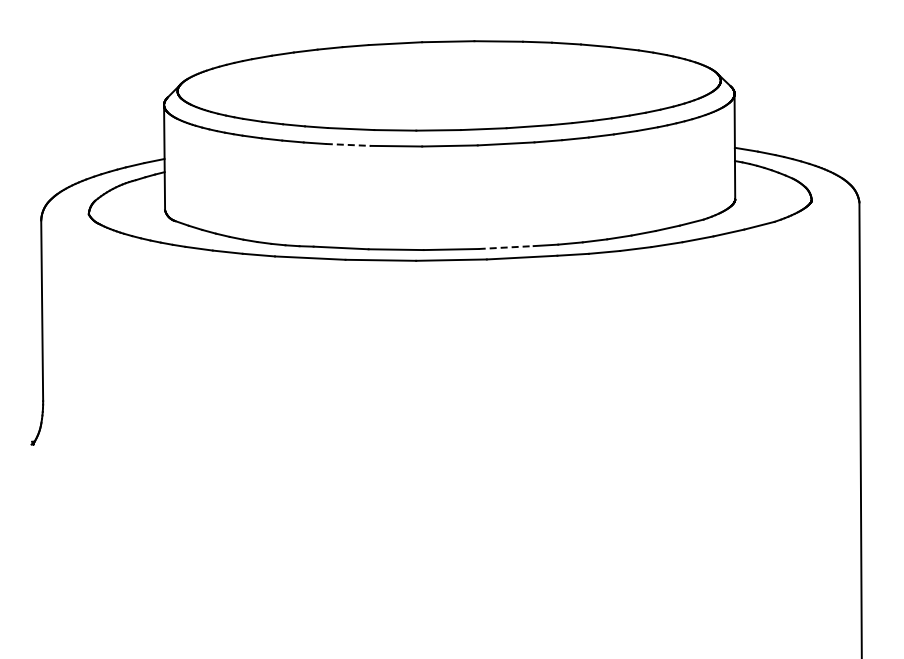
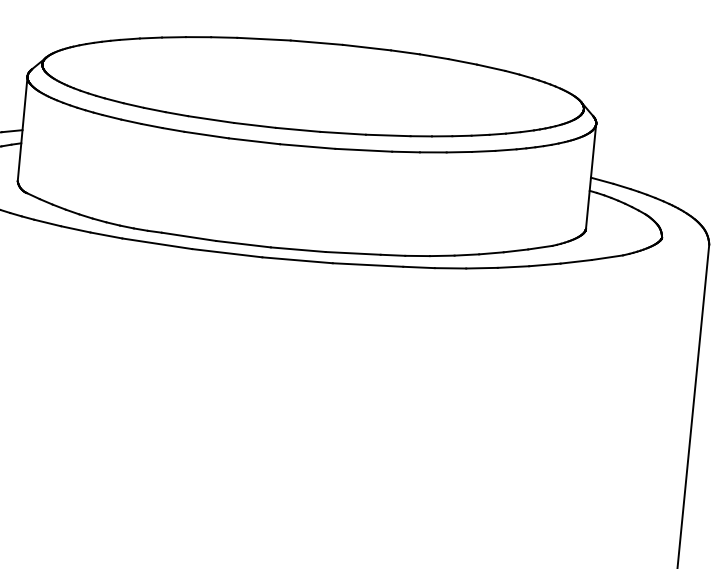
line: (348, 144) -> (206, 134), dashed -> solid
line: (506, 247) -> (353, 253), dashed -> solid

